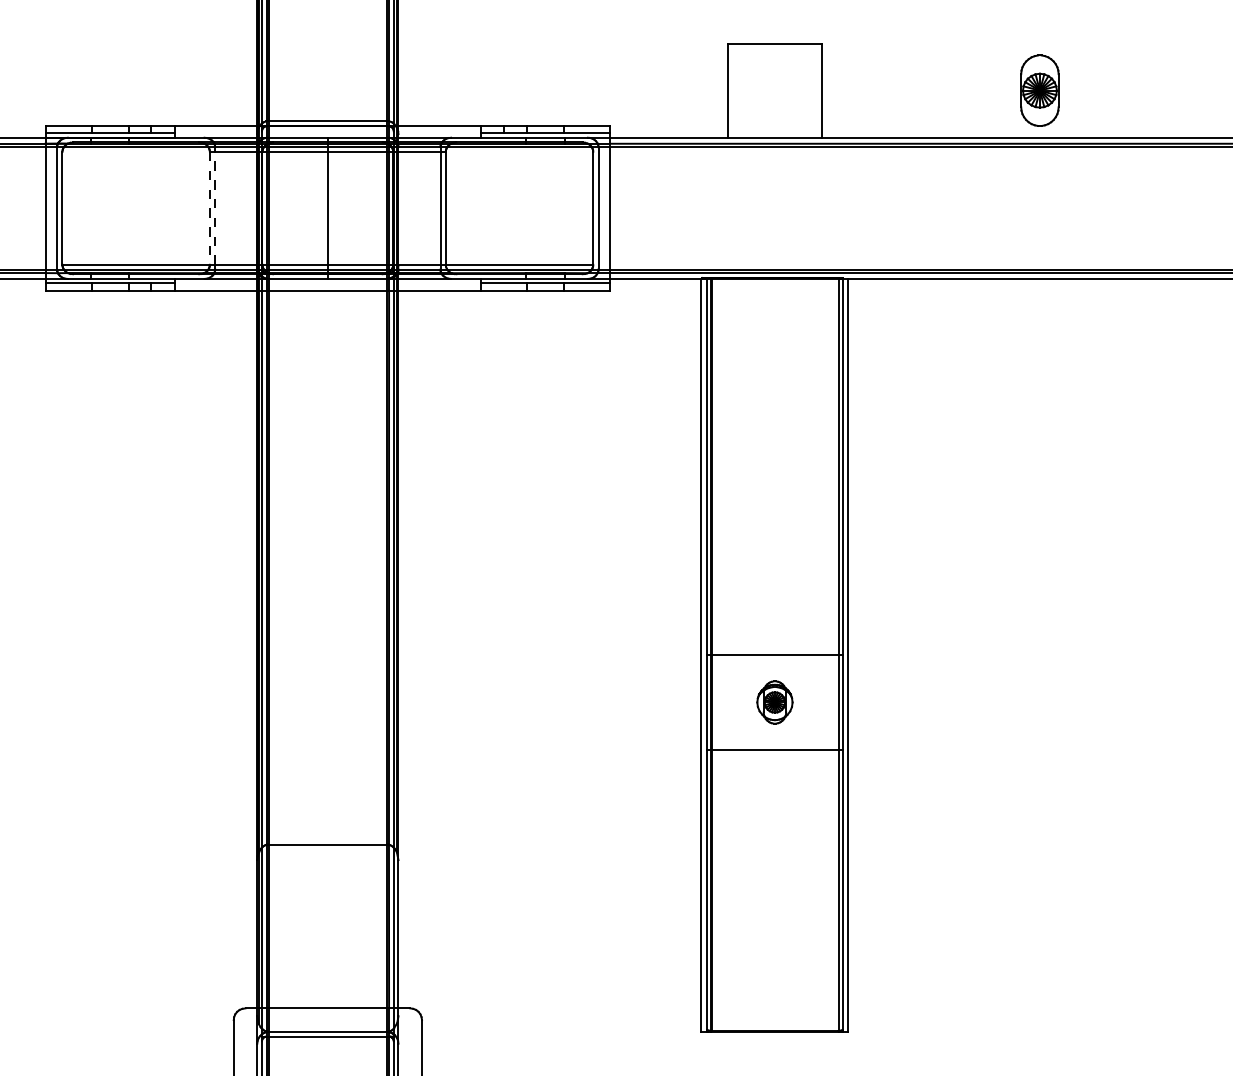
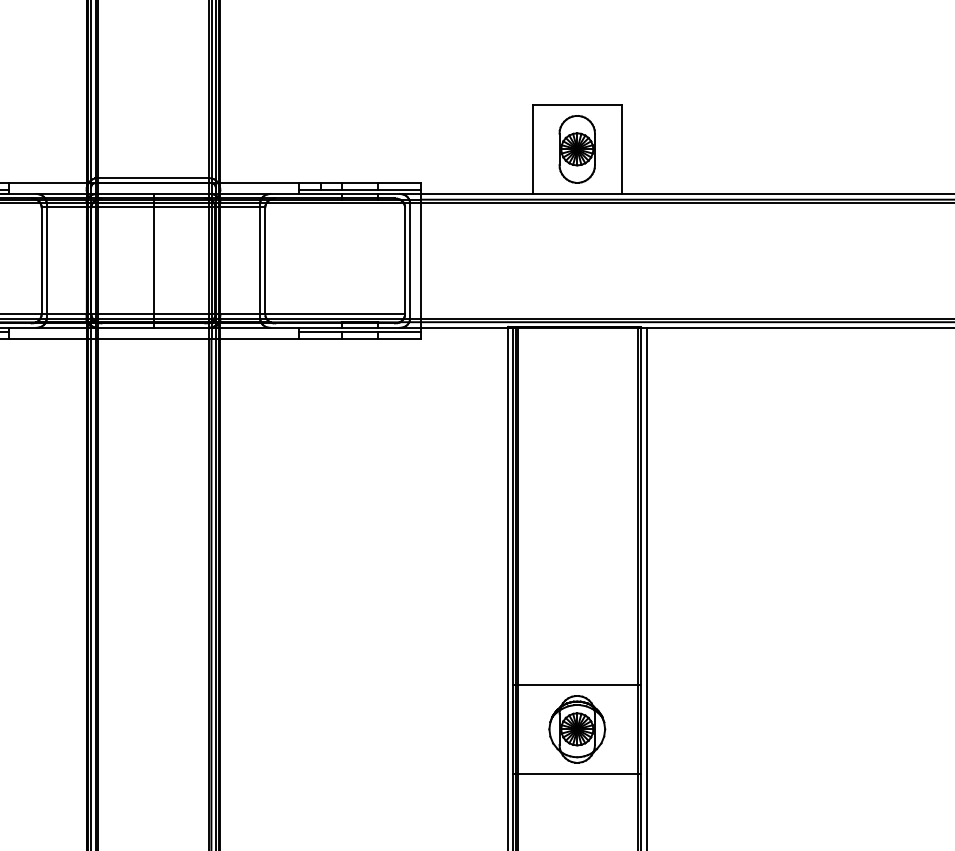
part: (1039, 90) -> (576, 149), moved
line: (215, 207) -> (46, 260), dashed -> solid
line: (209, 208) -> (41, 261), dashed -> solid
part: (774, 702) -> (576, 729), size x1.67

